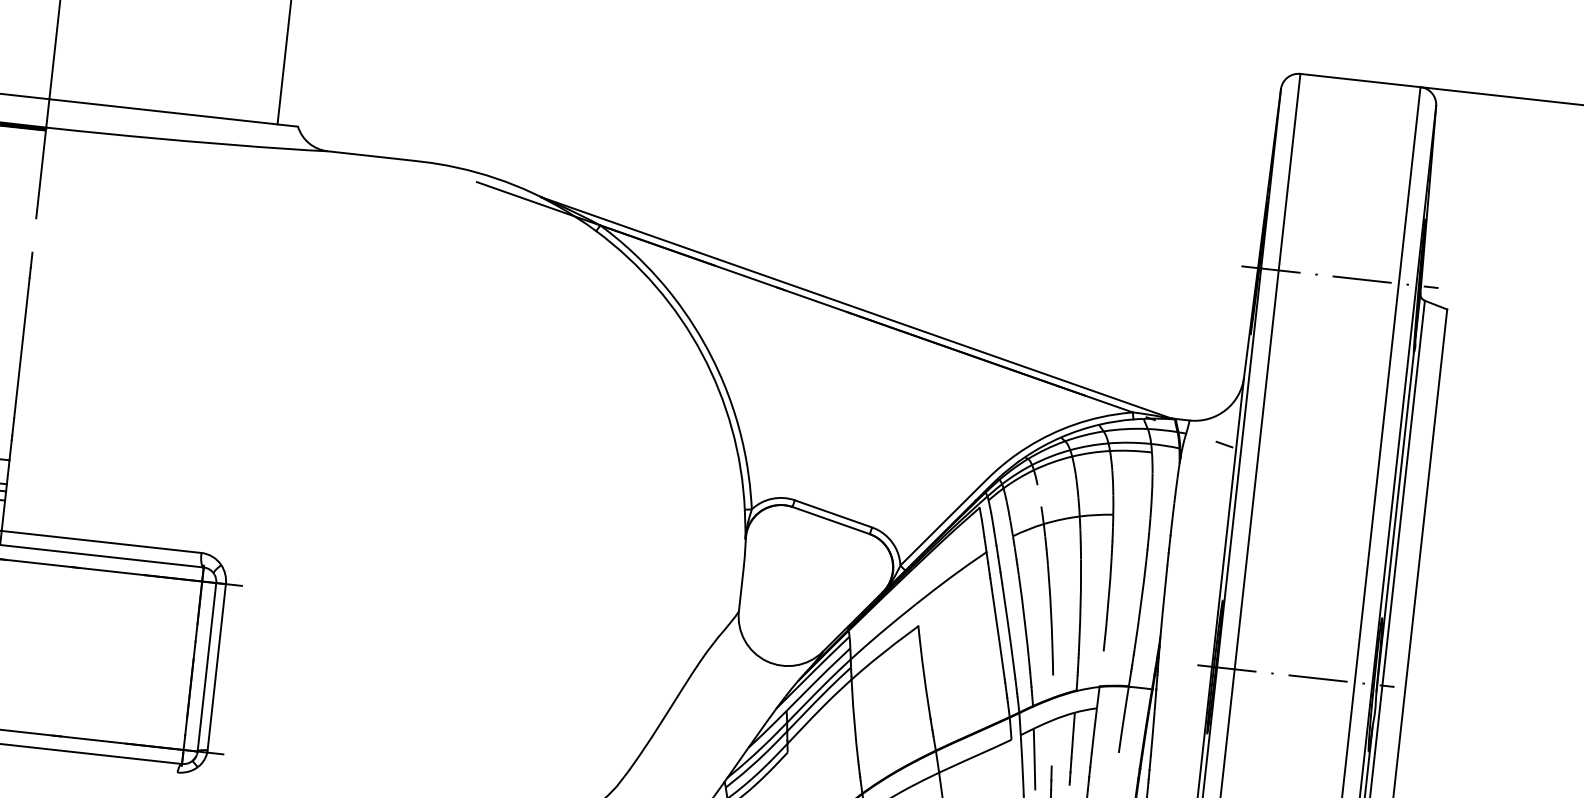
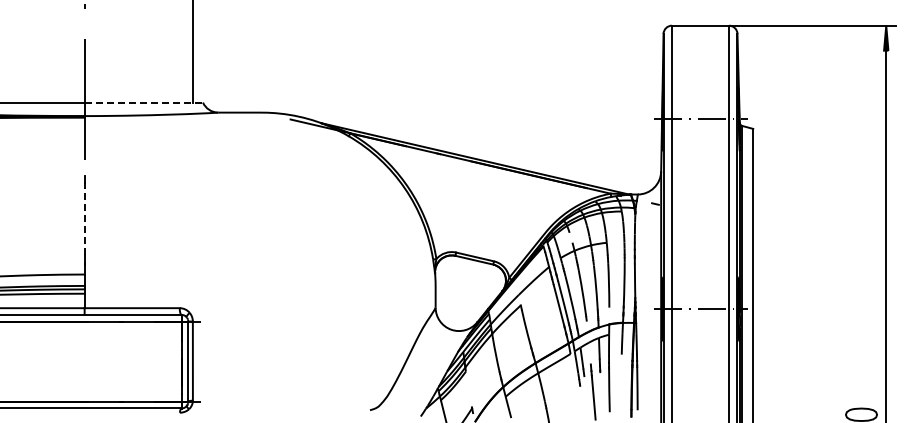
line: (175, 112) -> (144, 102), solid -> dashed
line: (21, 346) -> (84, 220), solid -> dashed

